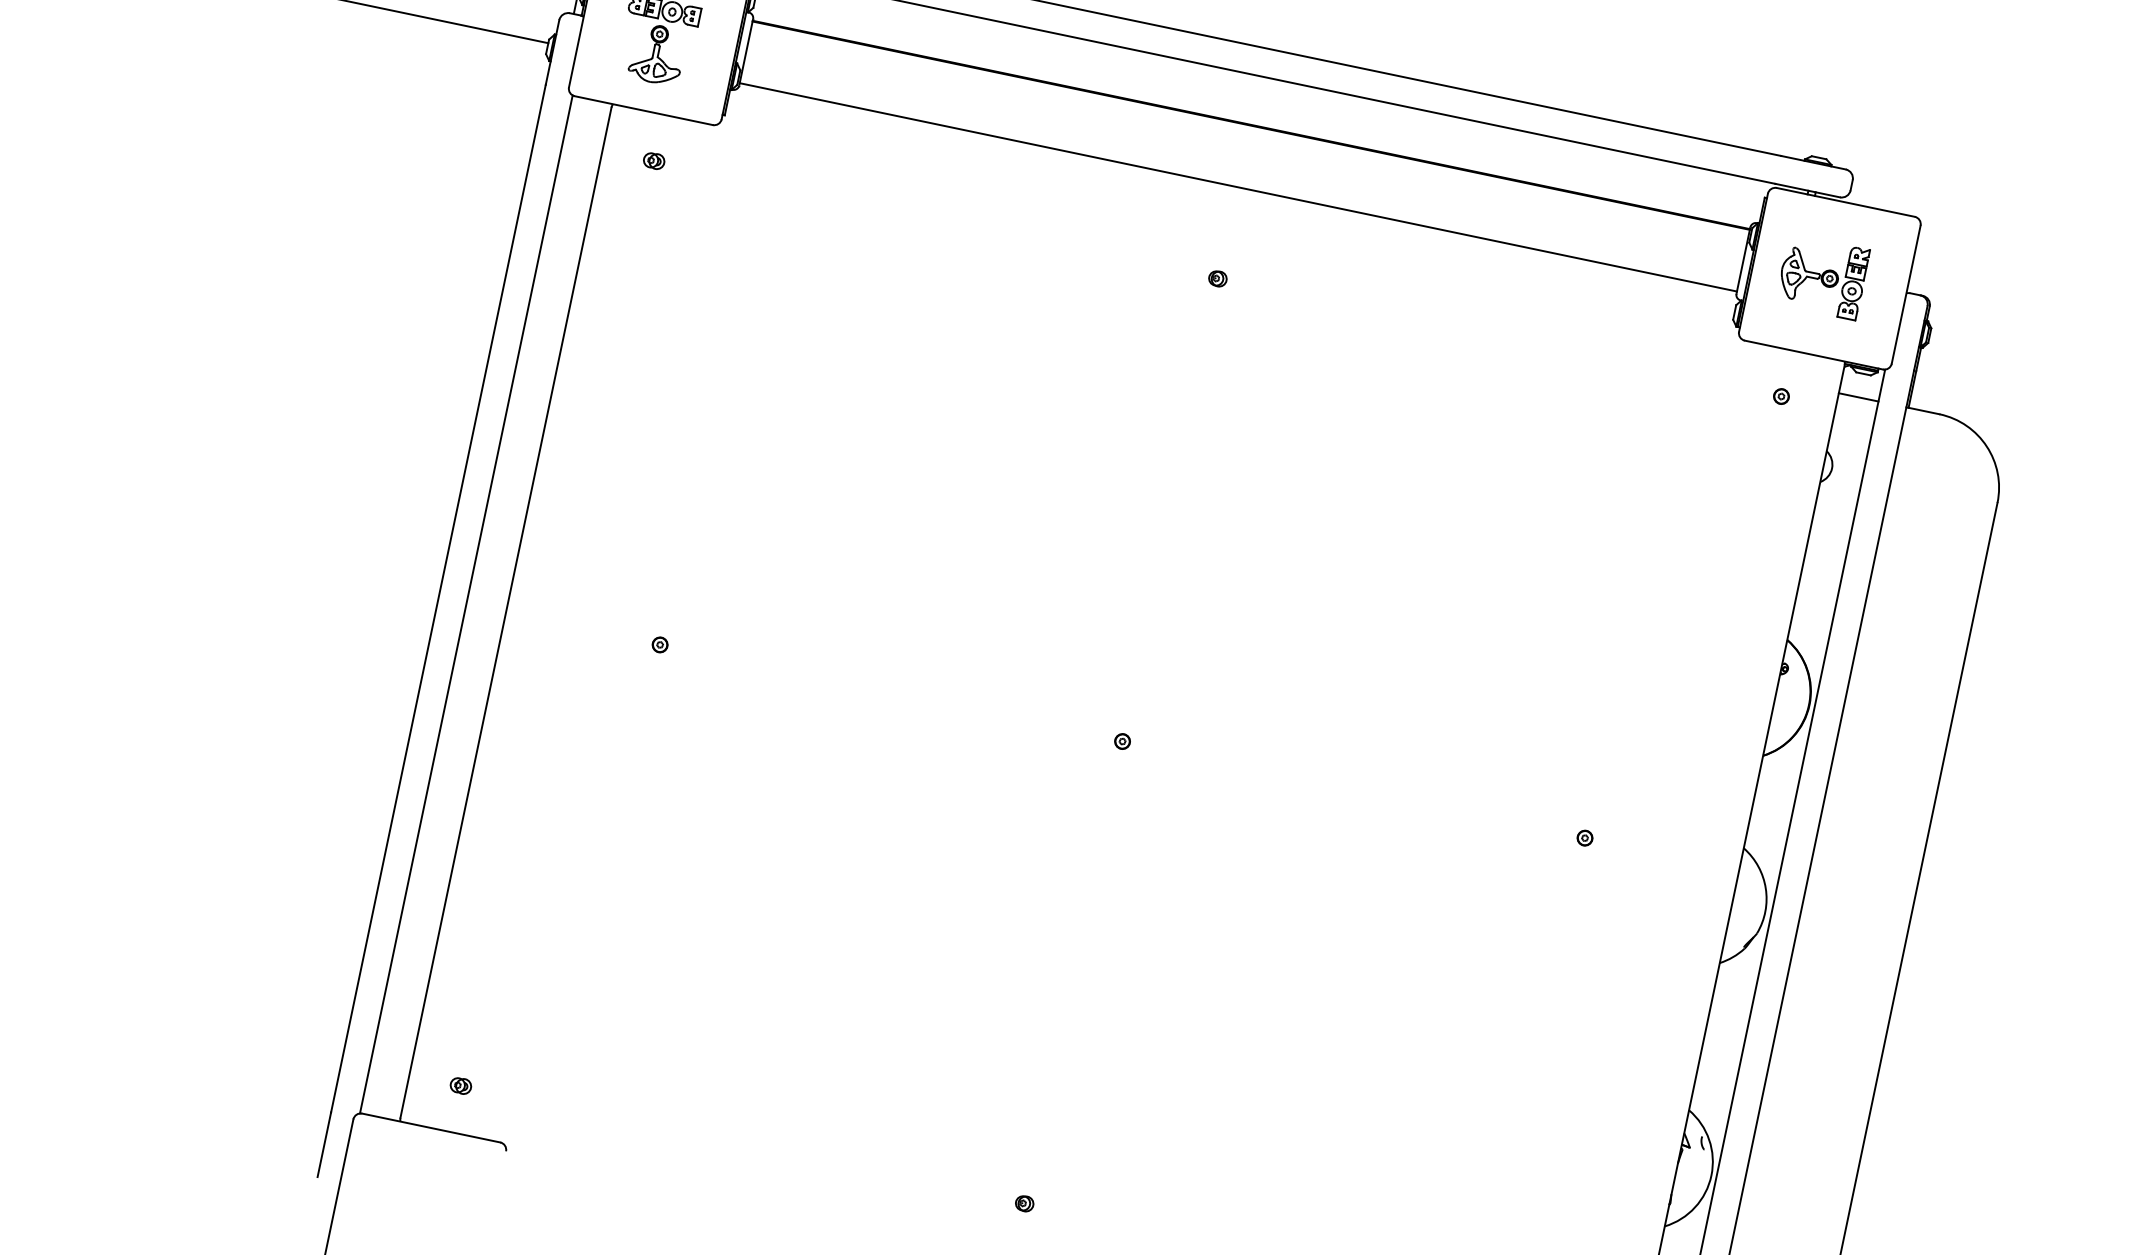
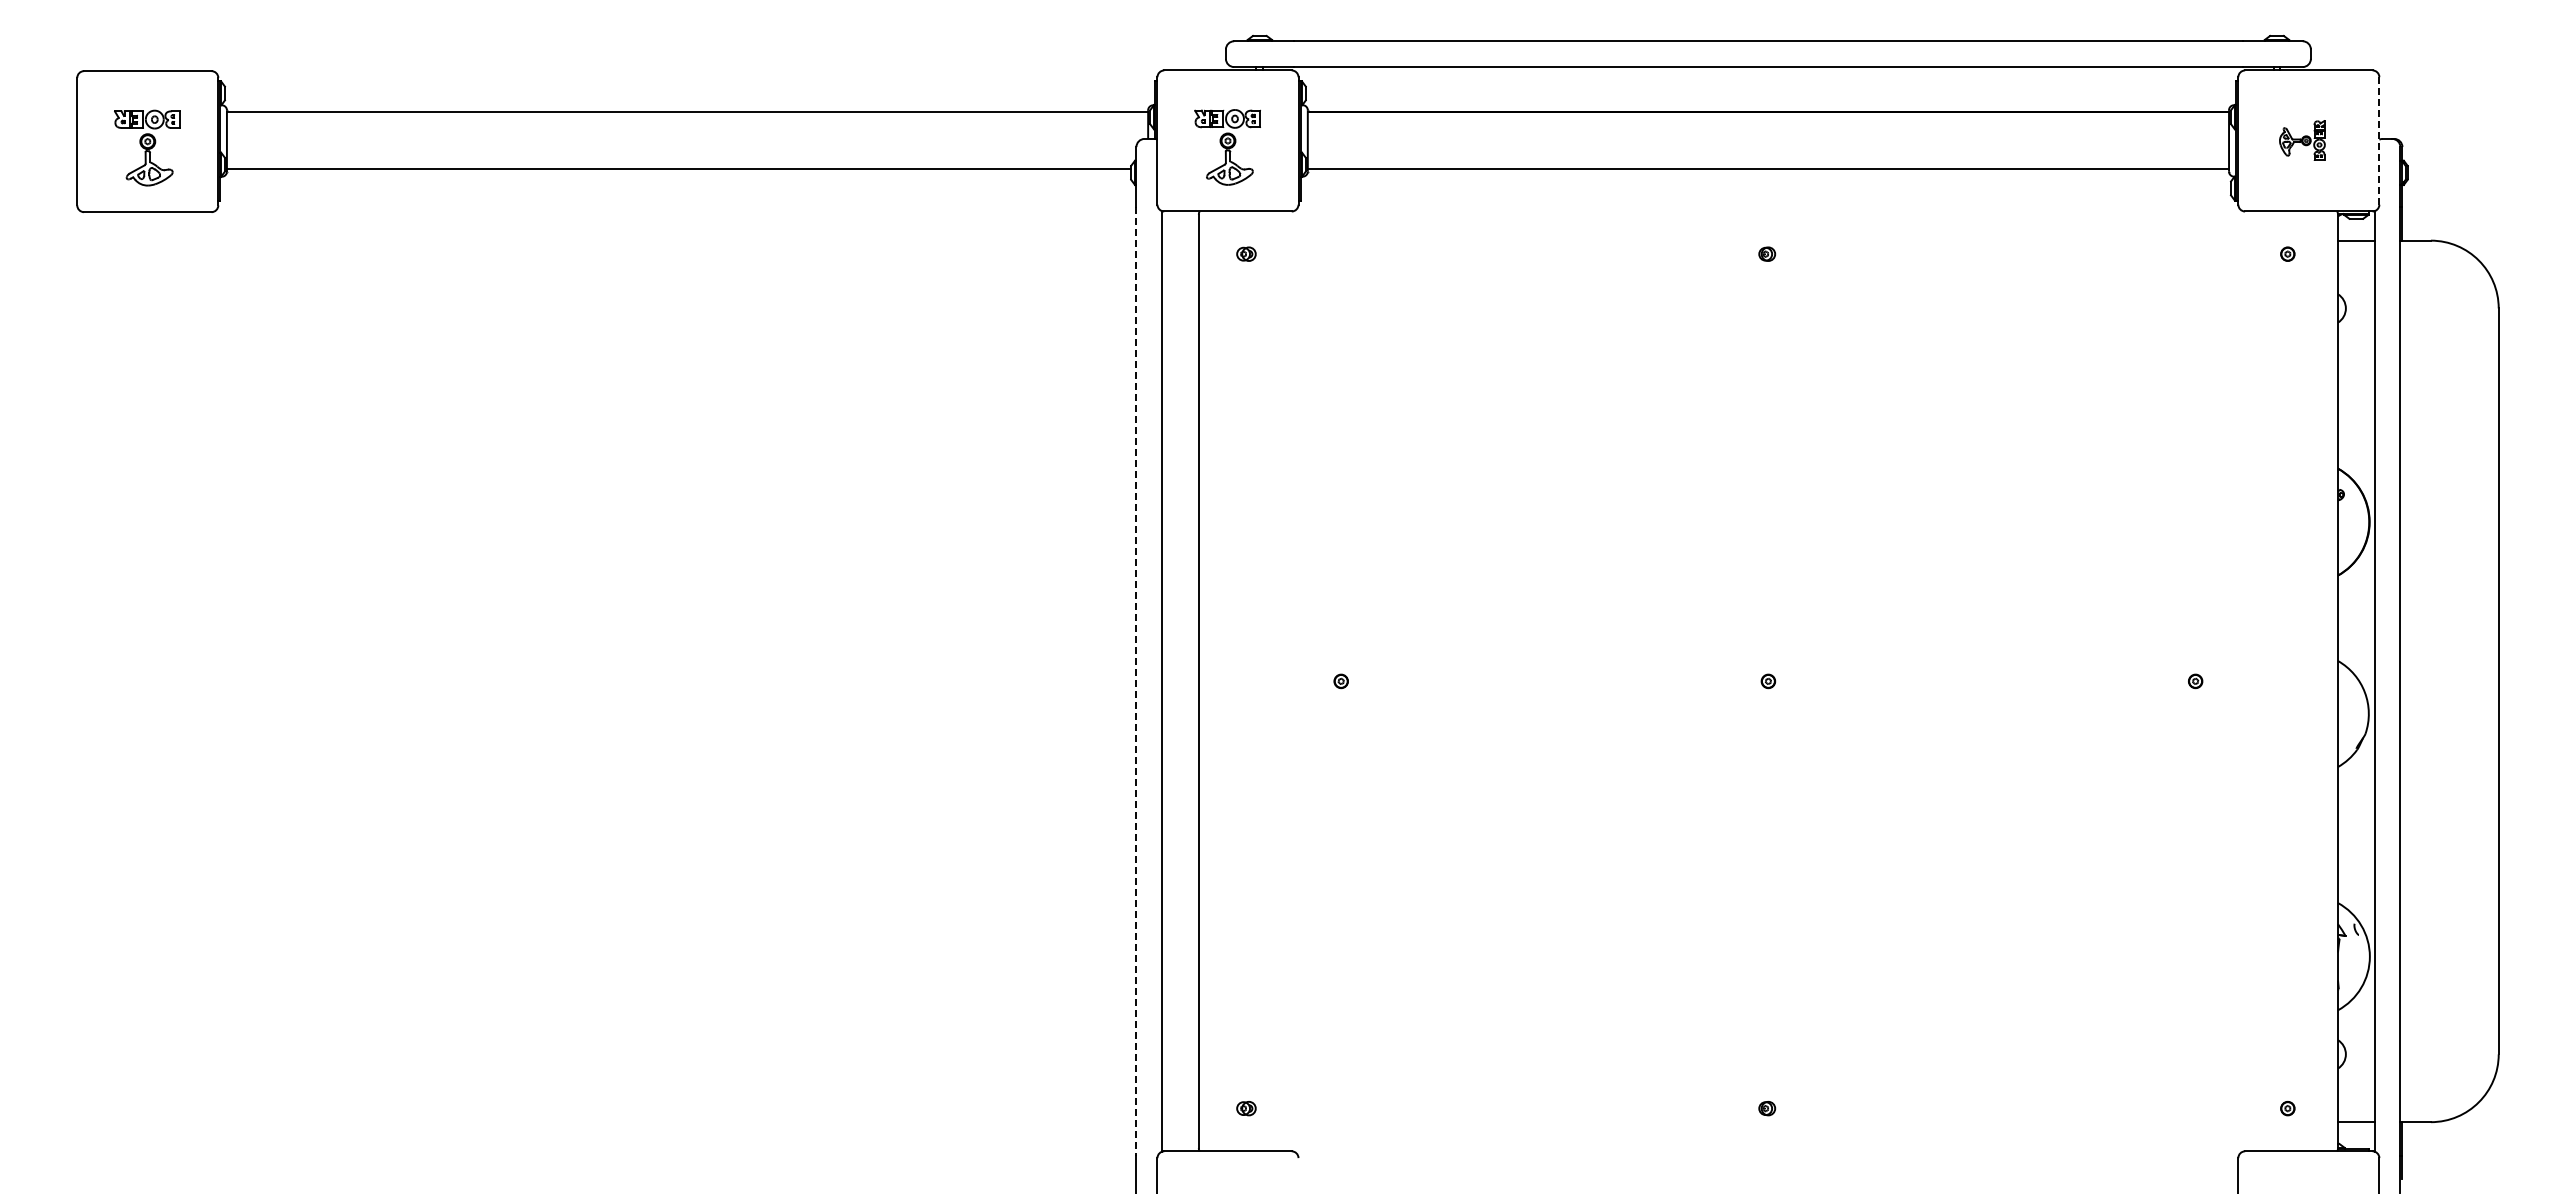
part: (1823, 276) -> (2302, 140), size x0.6
line: (1906, 294) -> (2379, 140), solid -> dashed
line: (438, 598) -> (1136, 681), solid -> dashed

